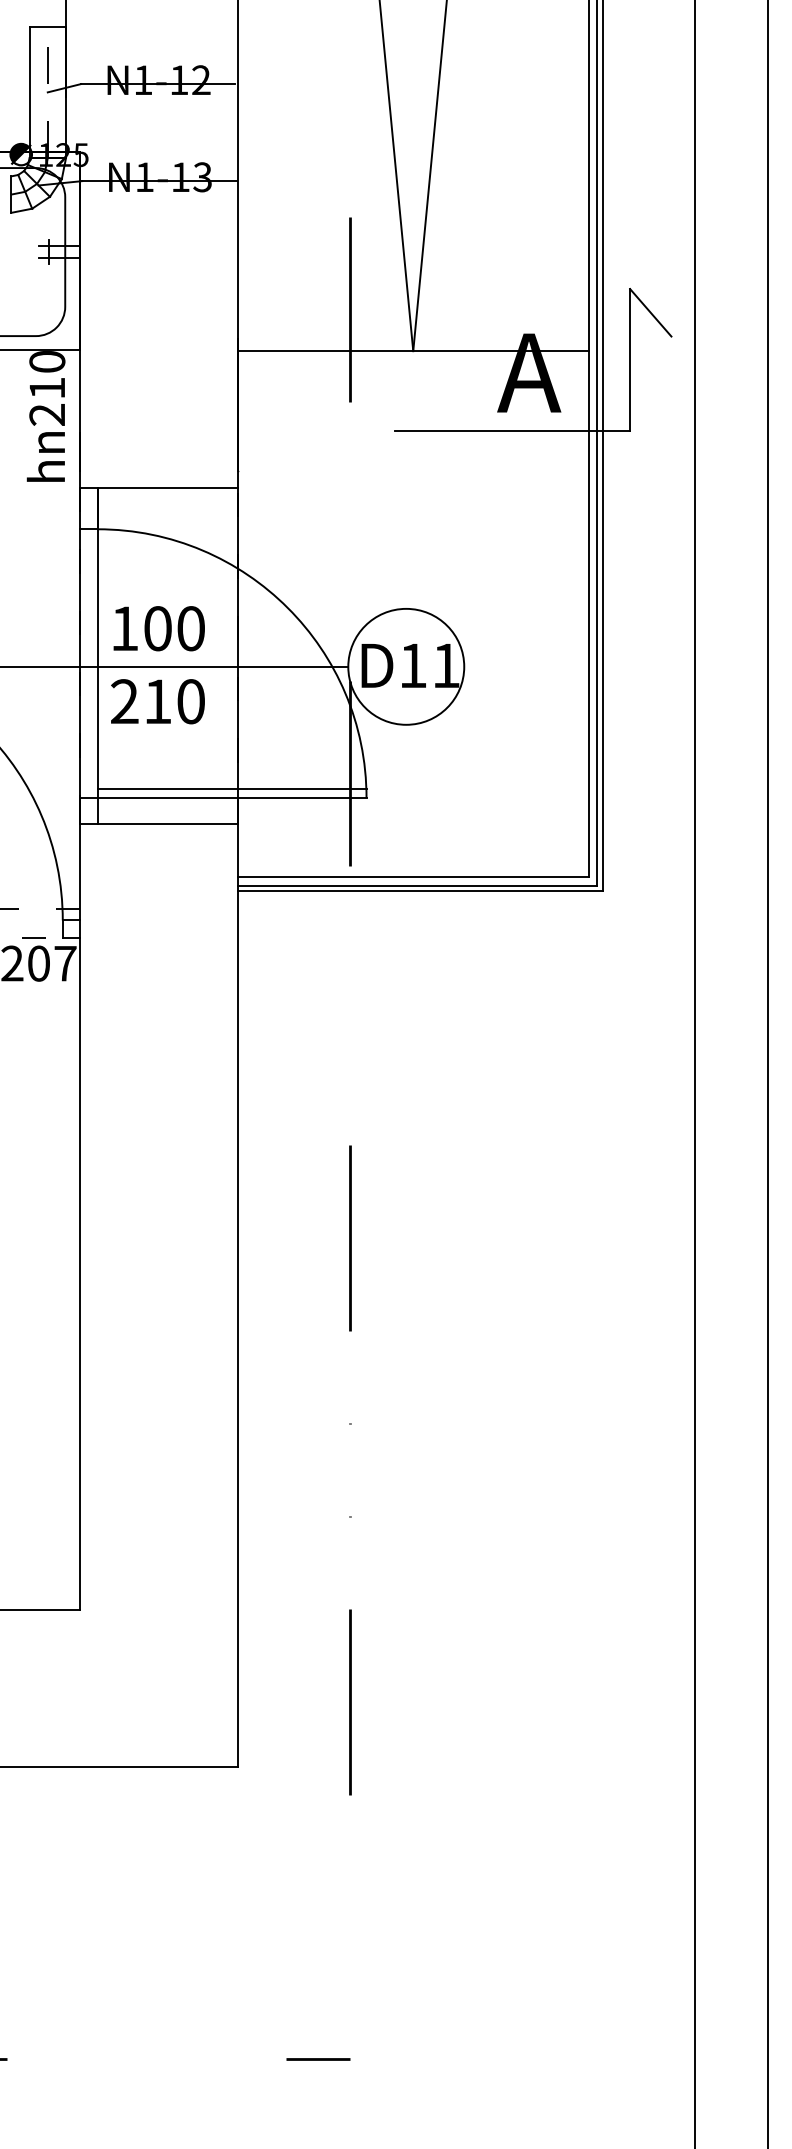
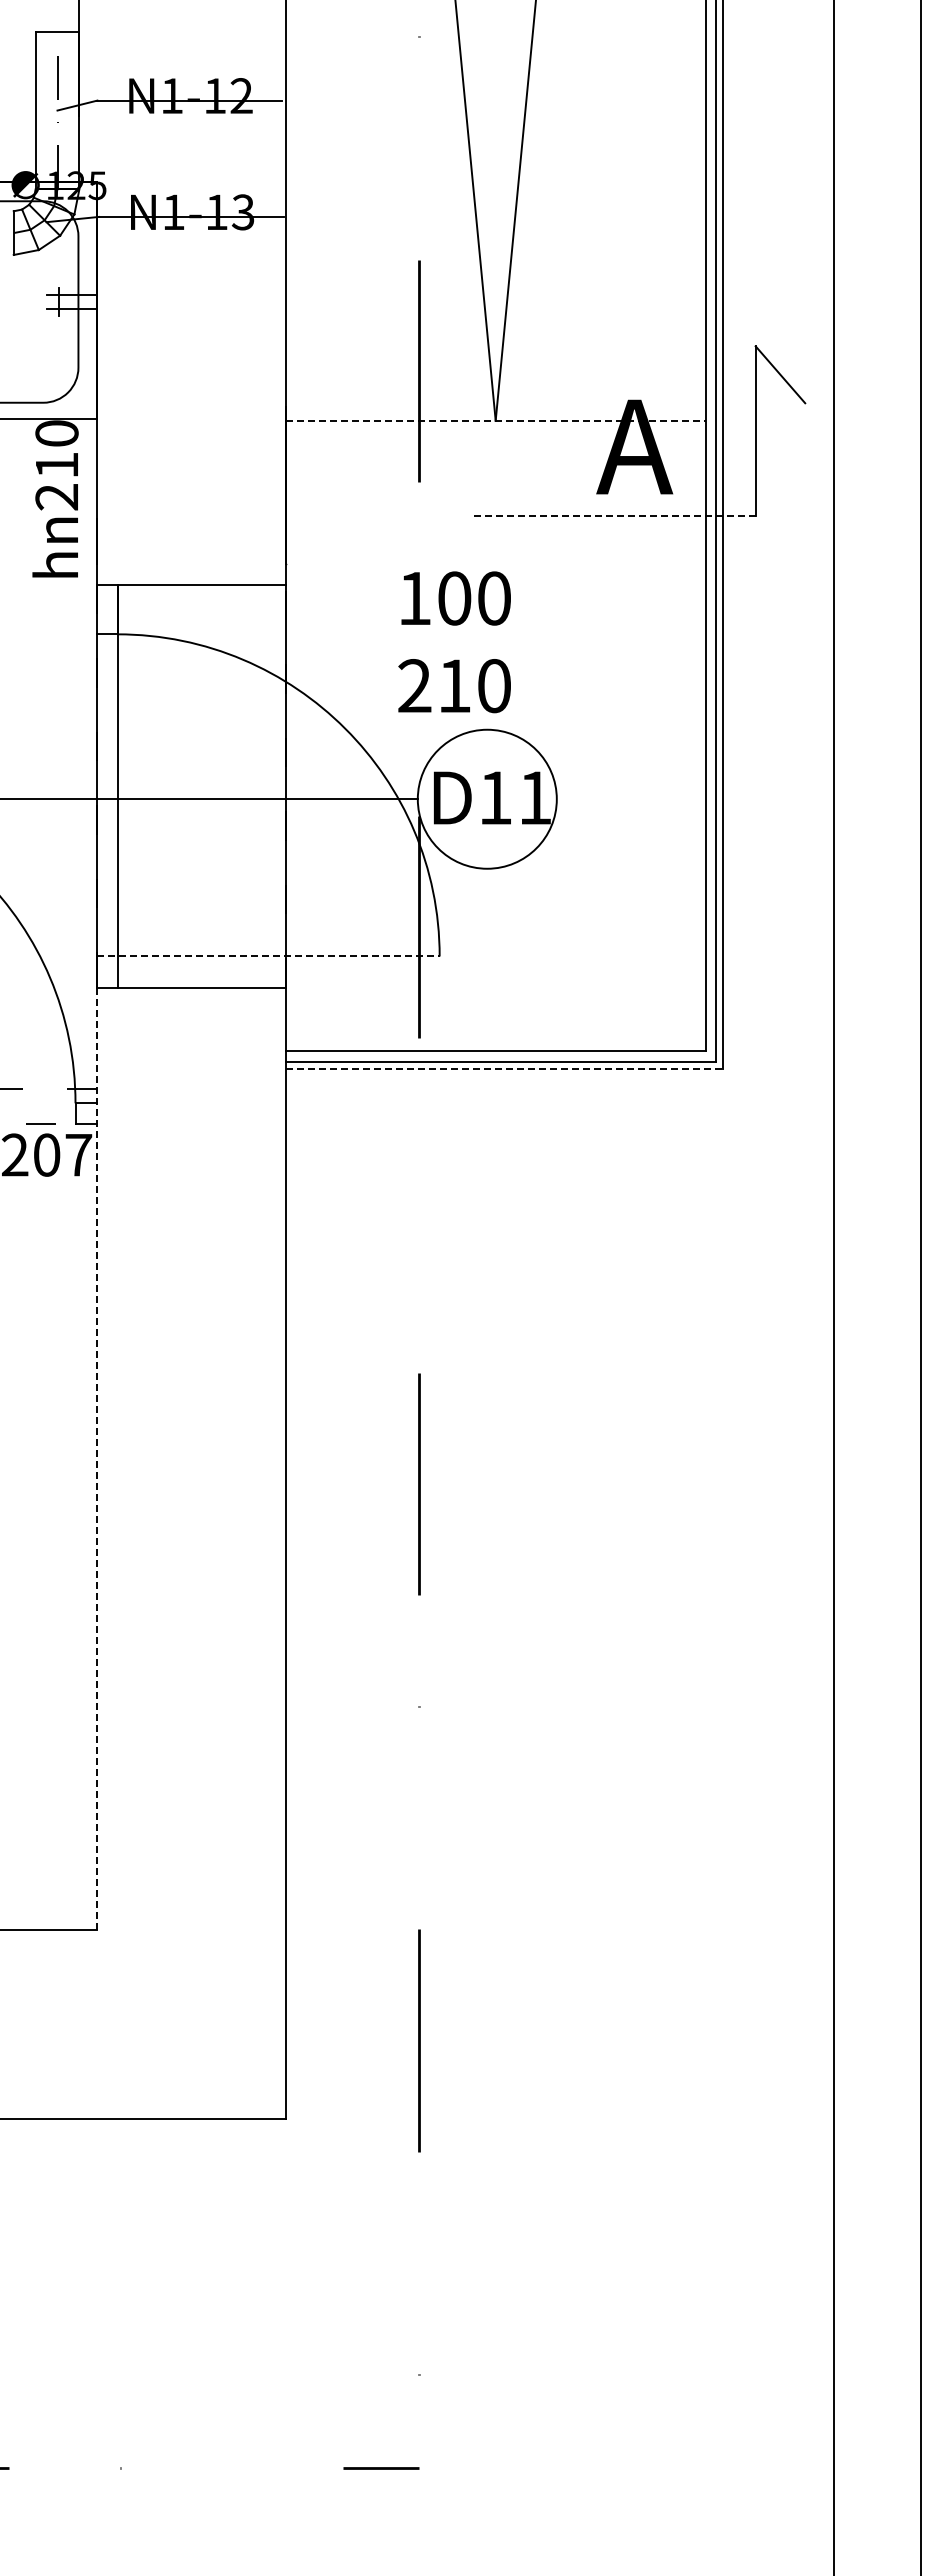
line: (413, 350) -> (496, 420), solid -> dashed
line: (512, 430) -> (614, 515), solid -> dashed
text: (157, 665) -> (454, 642), moved
line: (232, 788) -> (278, 945), removed
line: (223, 797) -> (268, 956), solid -> dashed
line: (420, 891) -> (504, 1068), solid -> dashed
line: (80, 1216) -> (96, 1458), solid -> dashed

